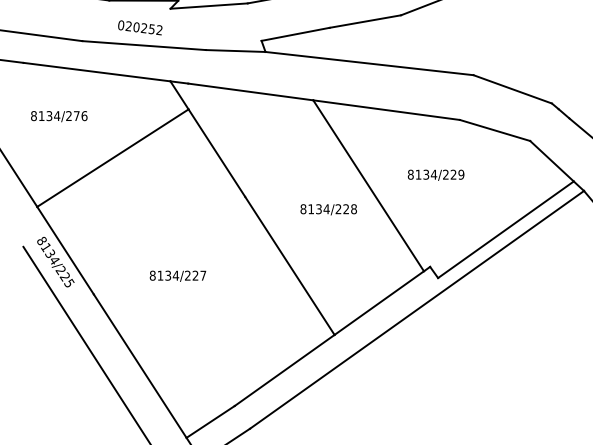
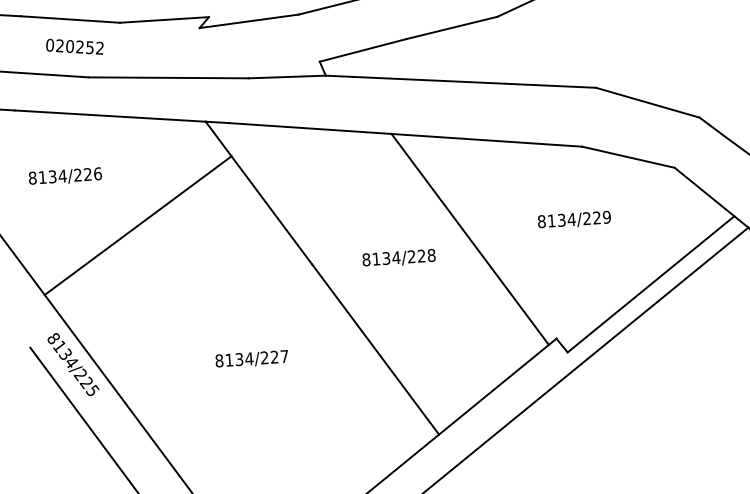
text: (140, 27) -> (75, 46), moved
text: (76, 115) -> (87, 173), 8134/276 -> 8134/226
text: (435, 174) -> (573, 219), moved
text: (328, 209) -> (398, 258), moved
text: (177, 275) -> (251, 358), moved

